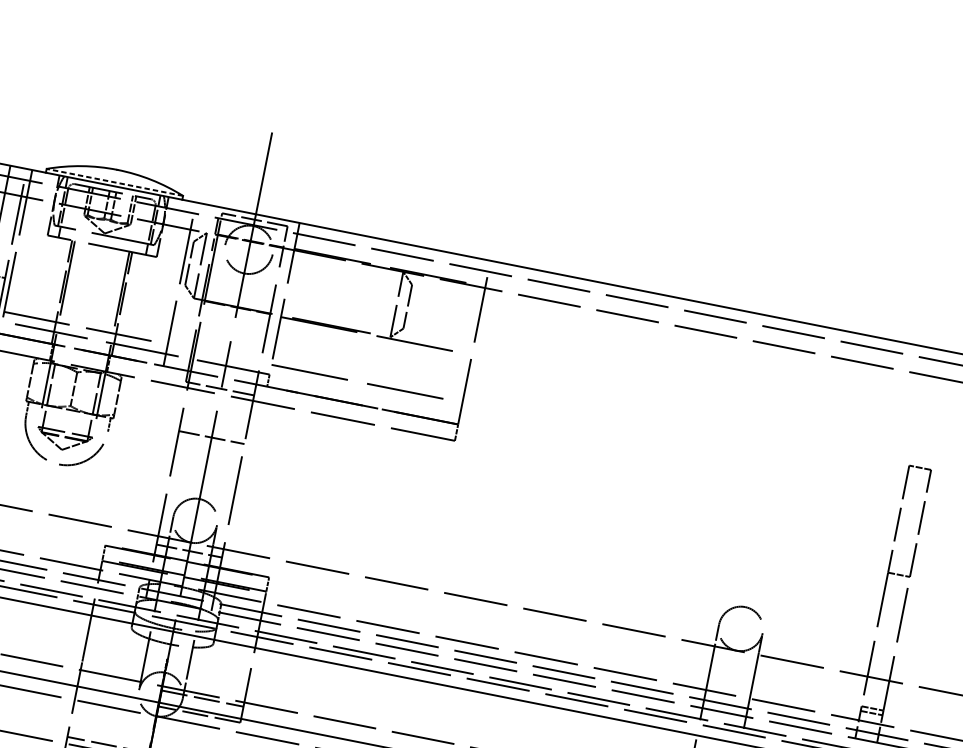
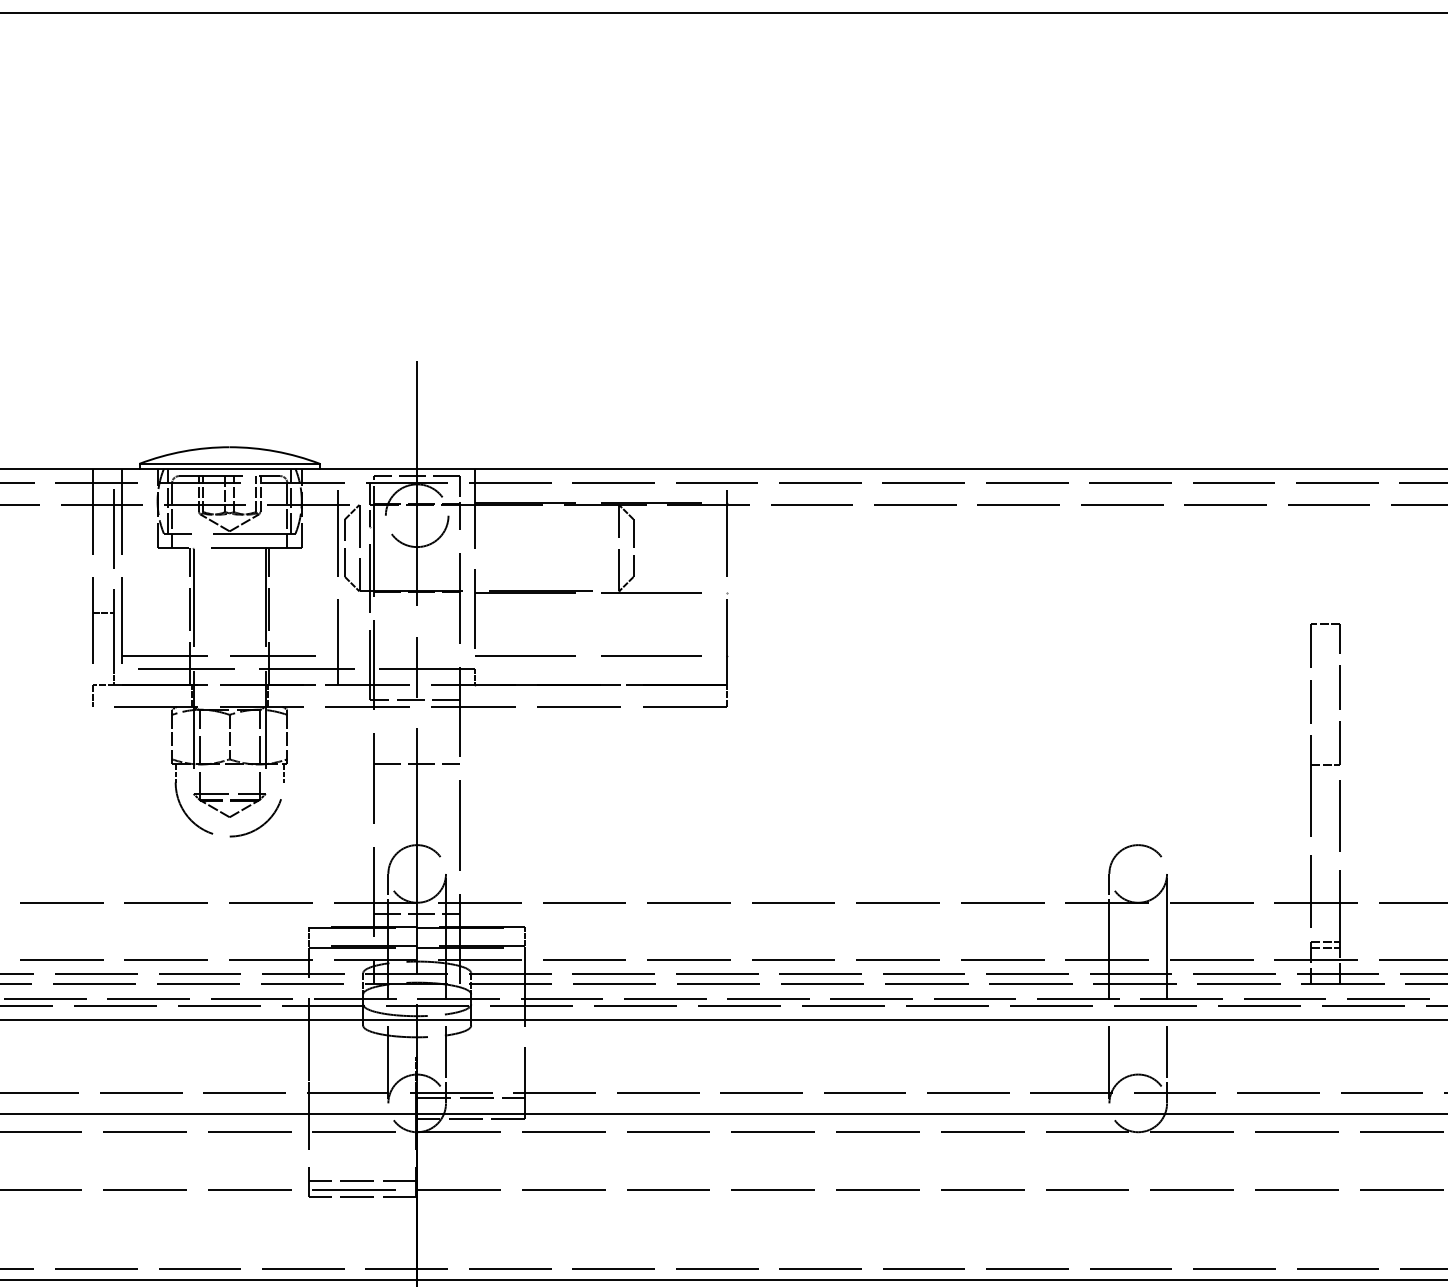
line: (114, 182) -> (229, 463), dashed -> solid

